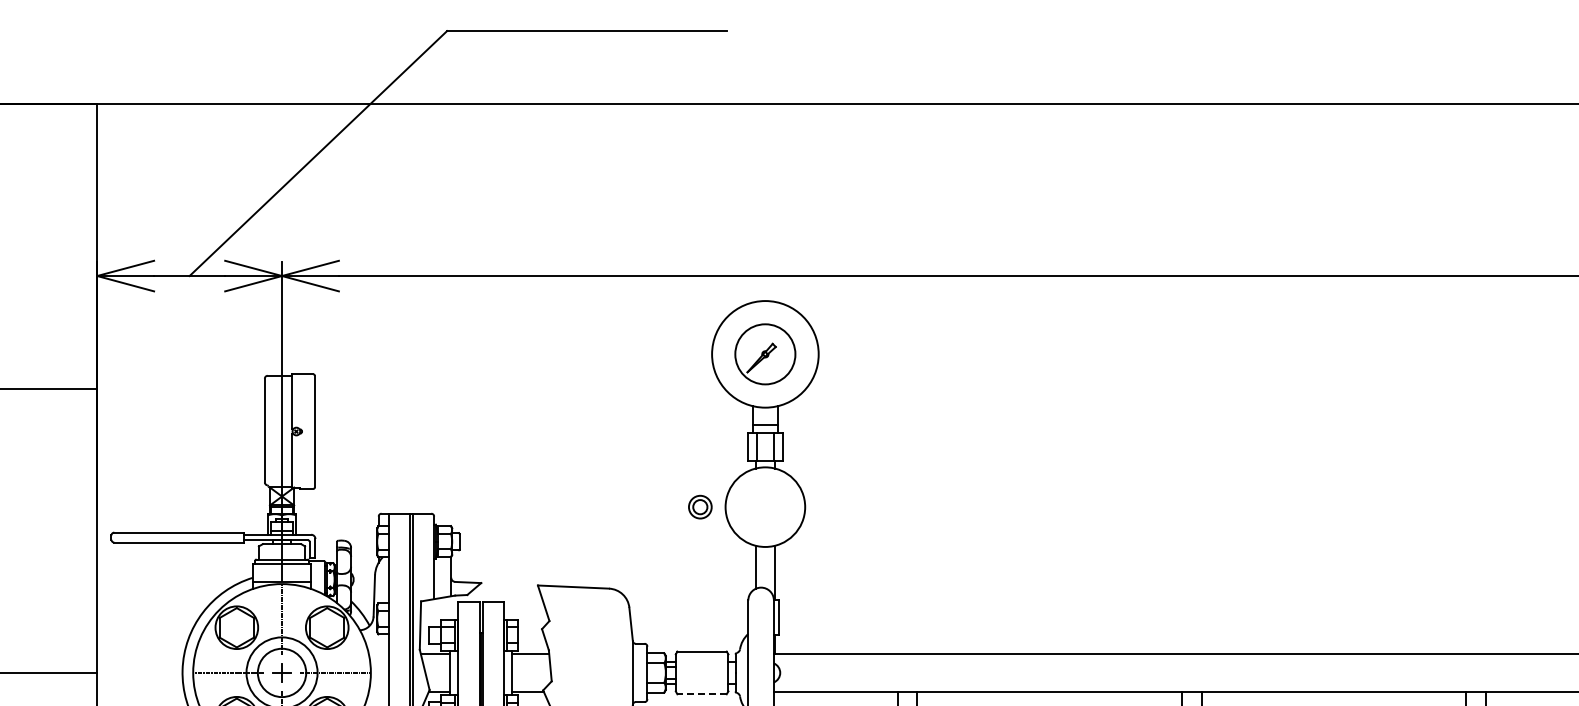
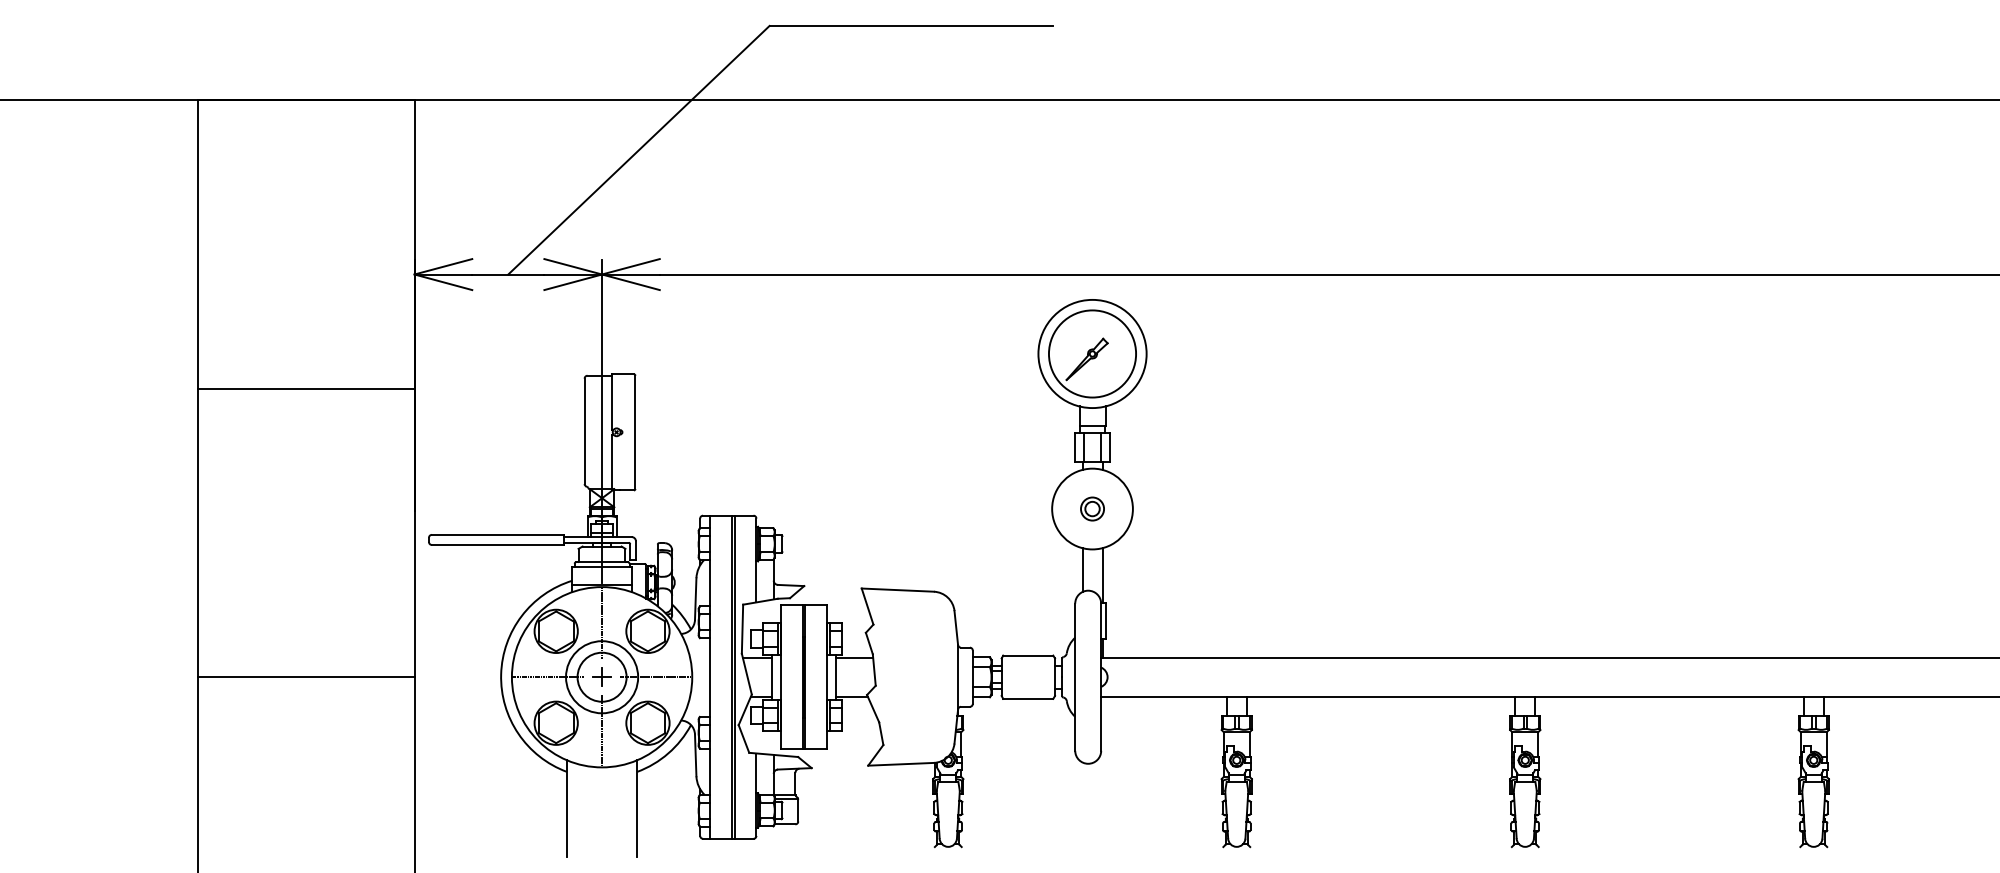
part: (765, 353) -> (1092, 353), size x1.43
part: (700, 506) -> (1092, 508), moved
line: (701, 693) -> (1027, 698), dashed -> solid

